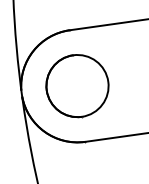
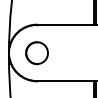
part: (76, 87) -> (36, 53), size x0.7

